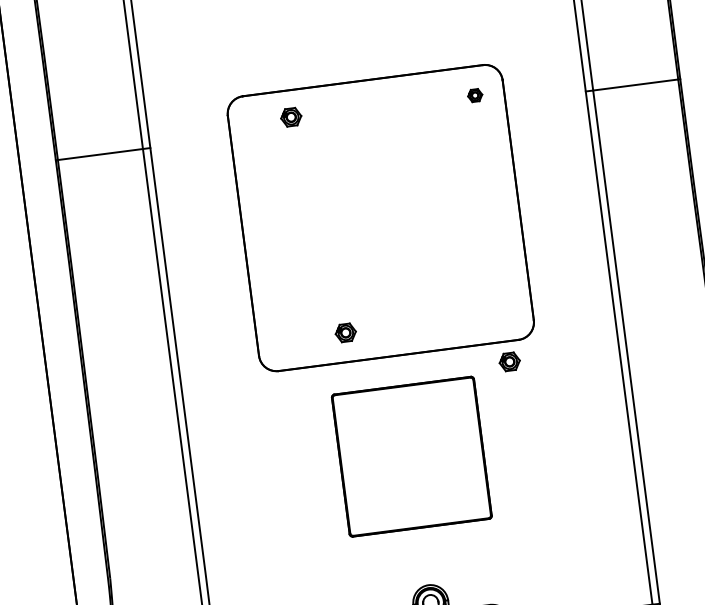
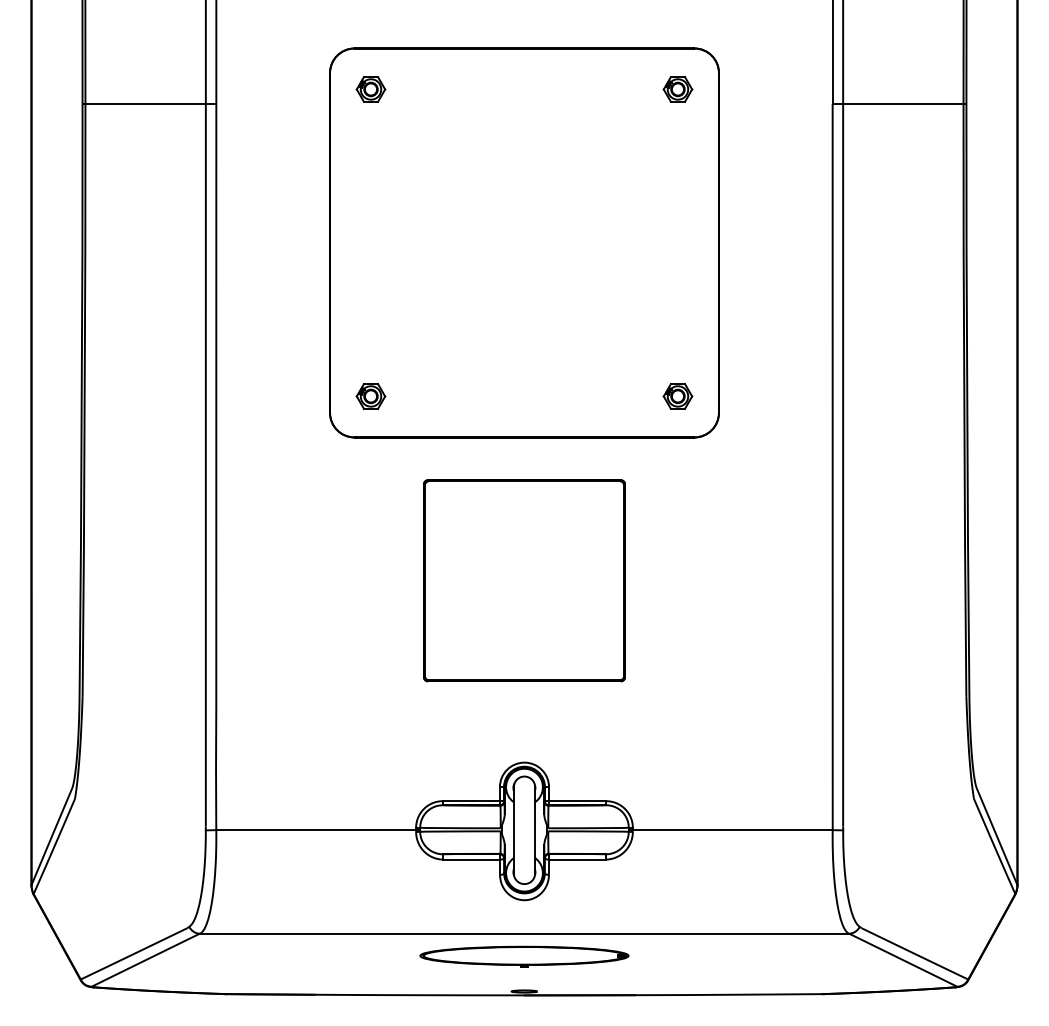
part: (474, 95) -> (677, 89), size x1.43
part: (290, 117) -> (370, 89), moved
part: (345, 332) -> (370, 396), moved
part: (509, 361) -> (677, 396), moved

